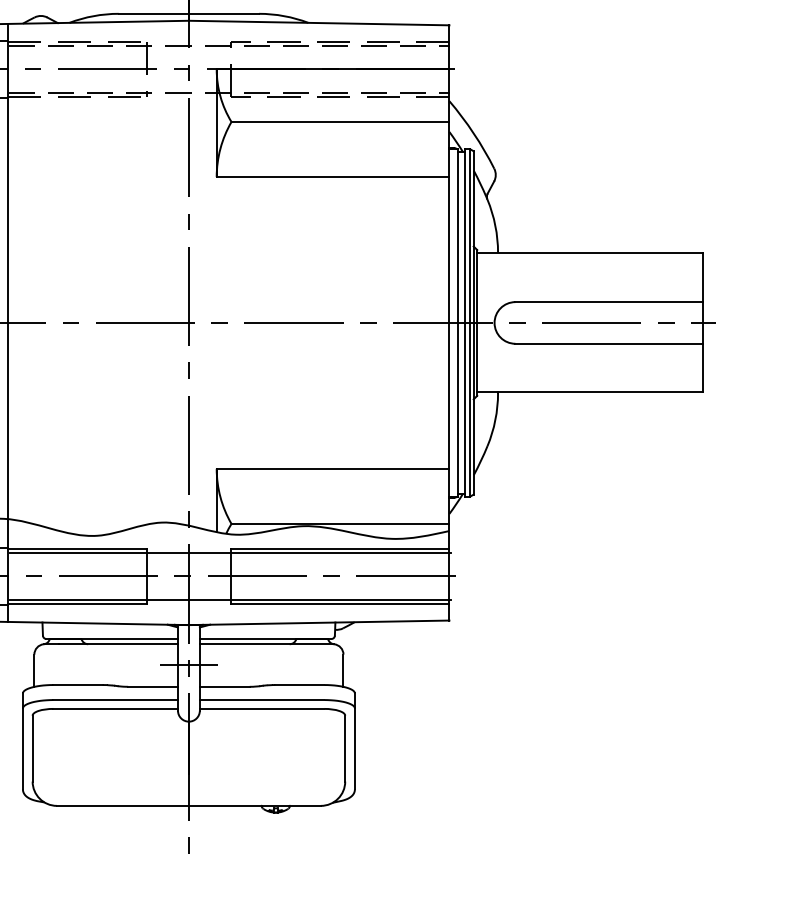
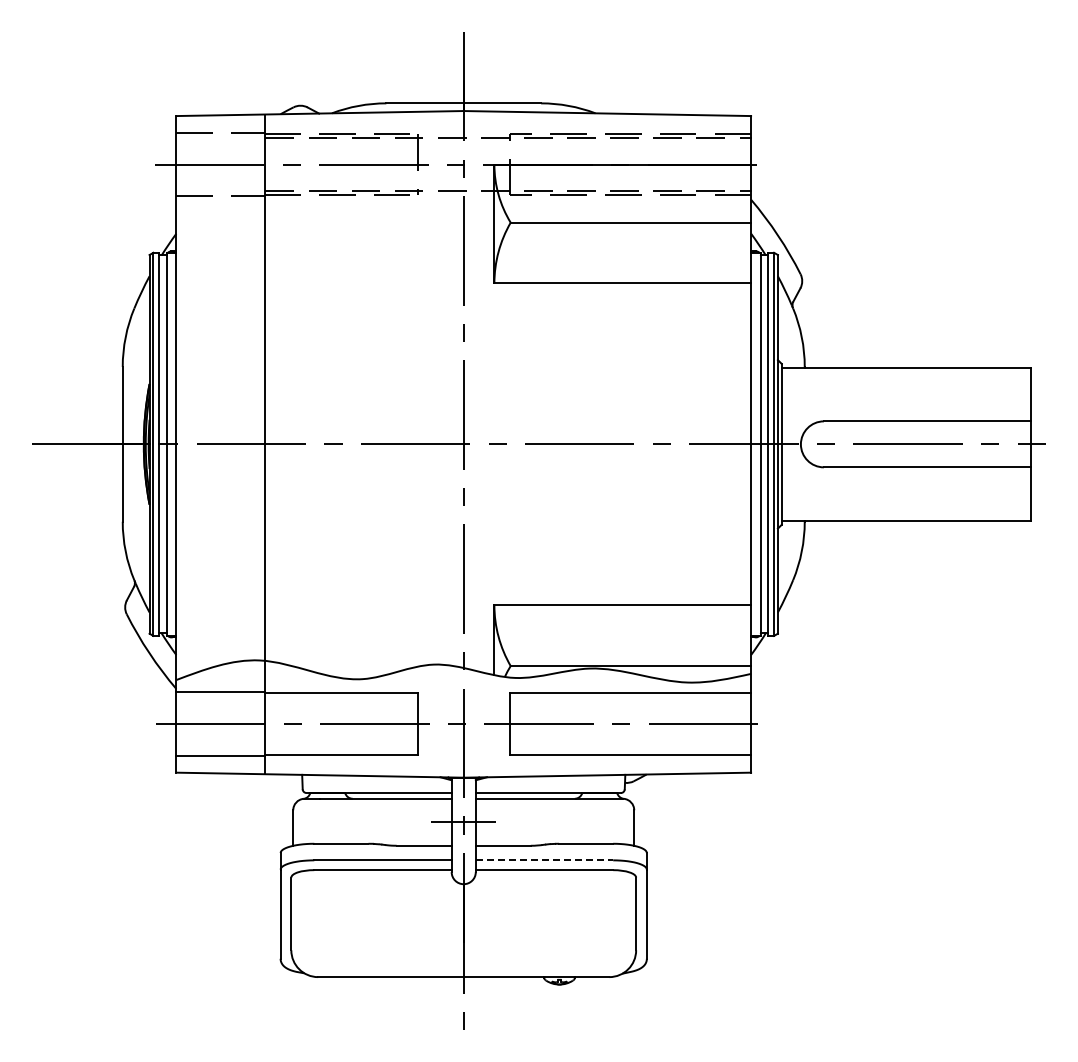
line: (230, 552) -> (509, 697), removed
line: (230, 600) -> (509, 750), removed
line: (262, 700) -> (544, 860), solid -> dashed

